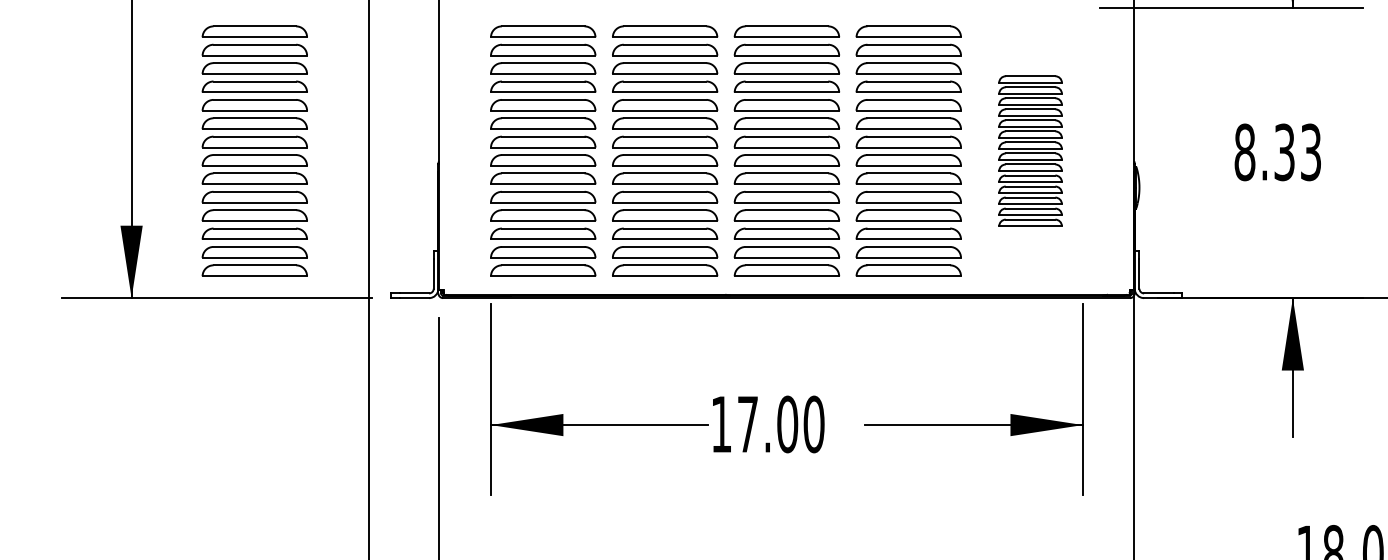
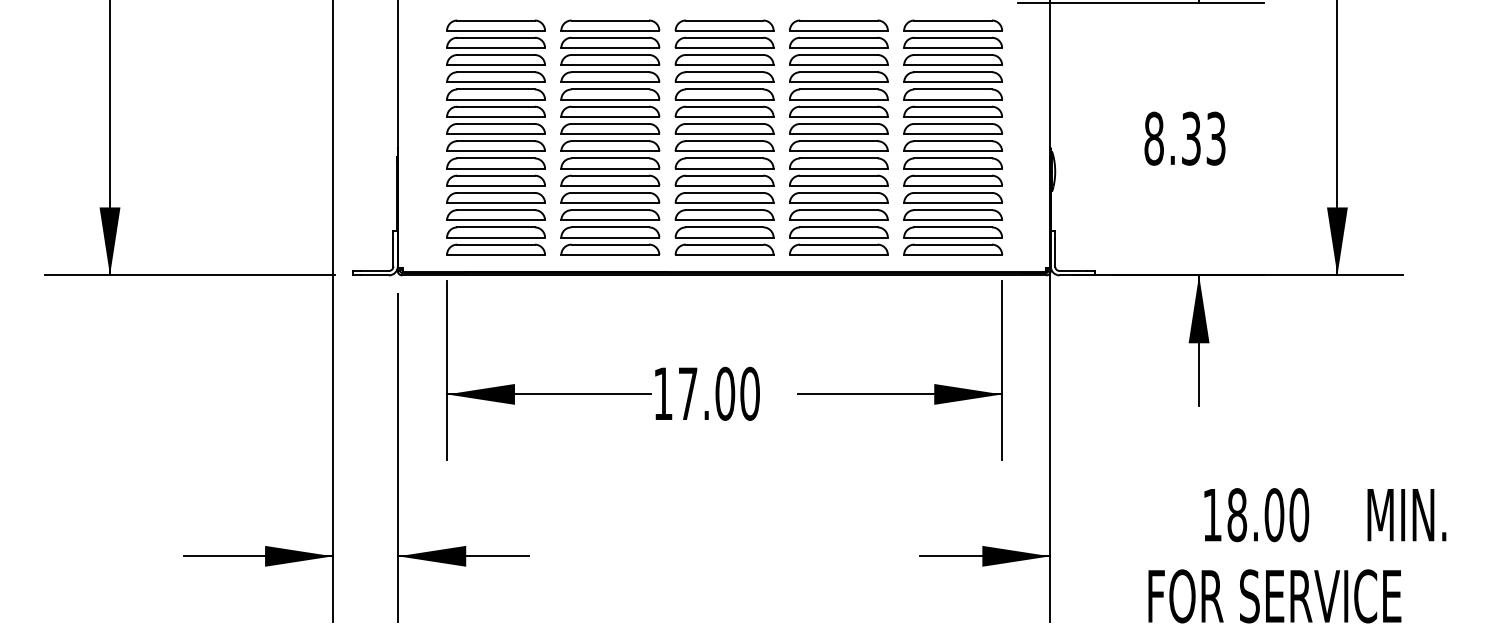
part: (254, 151) -> (225, 137), removed
part: (1029, 151) -> (952, 137), size x1.67

